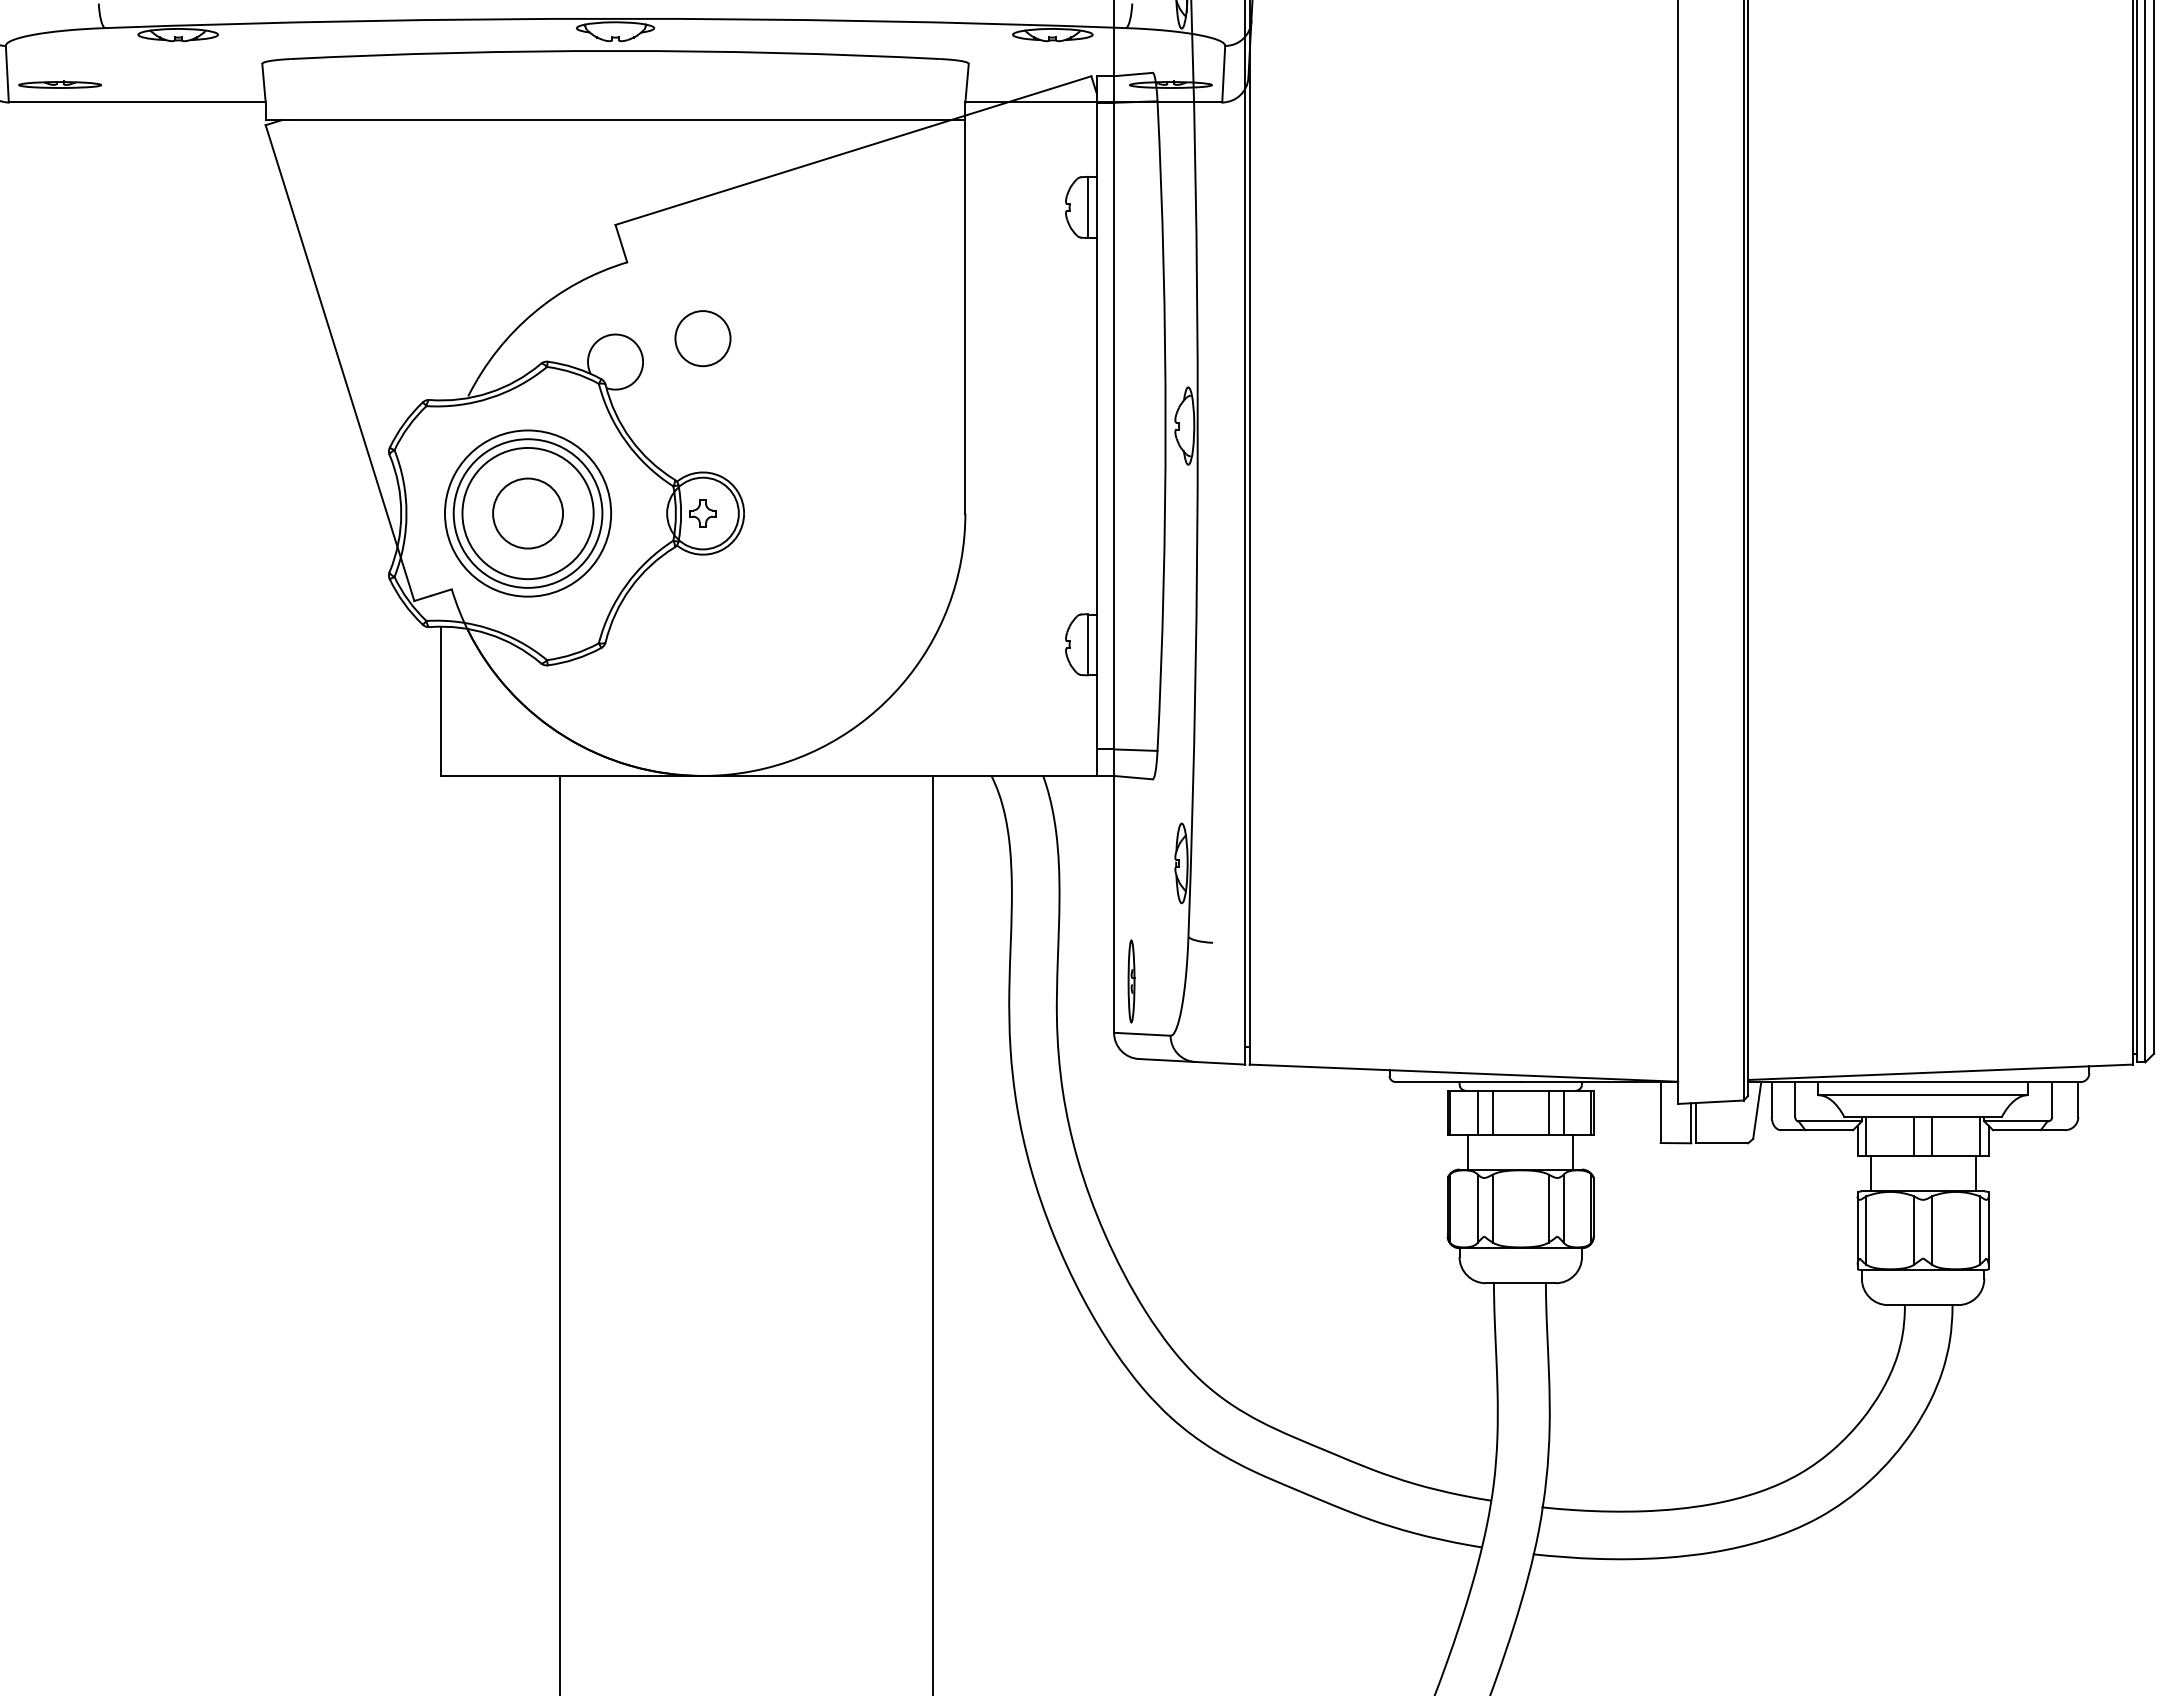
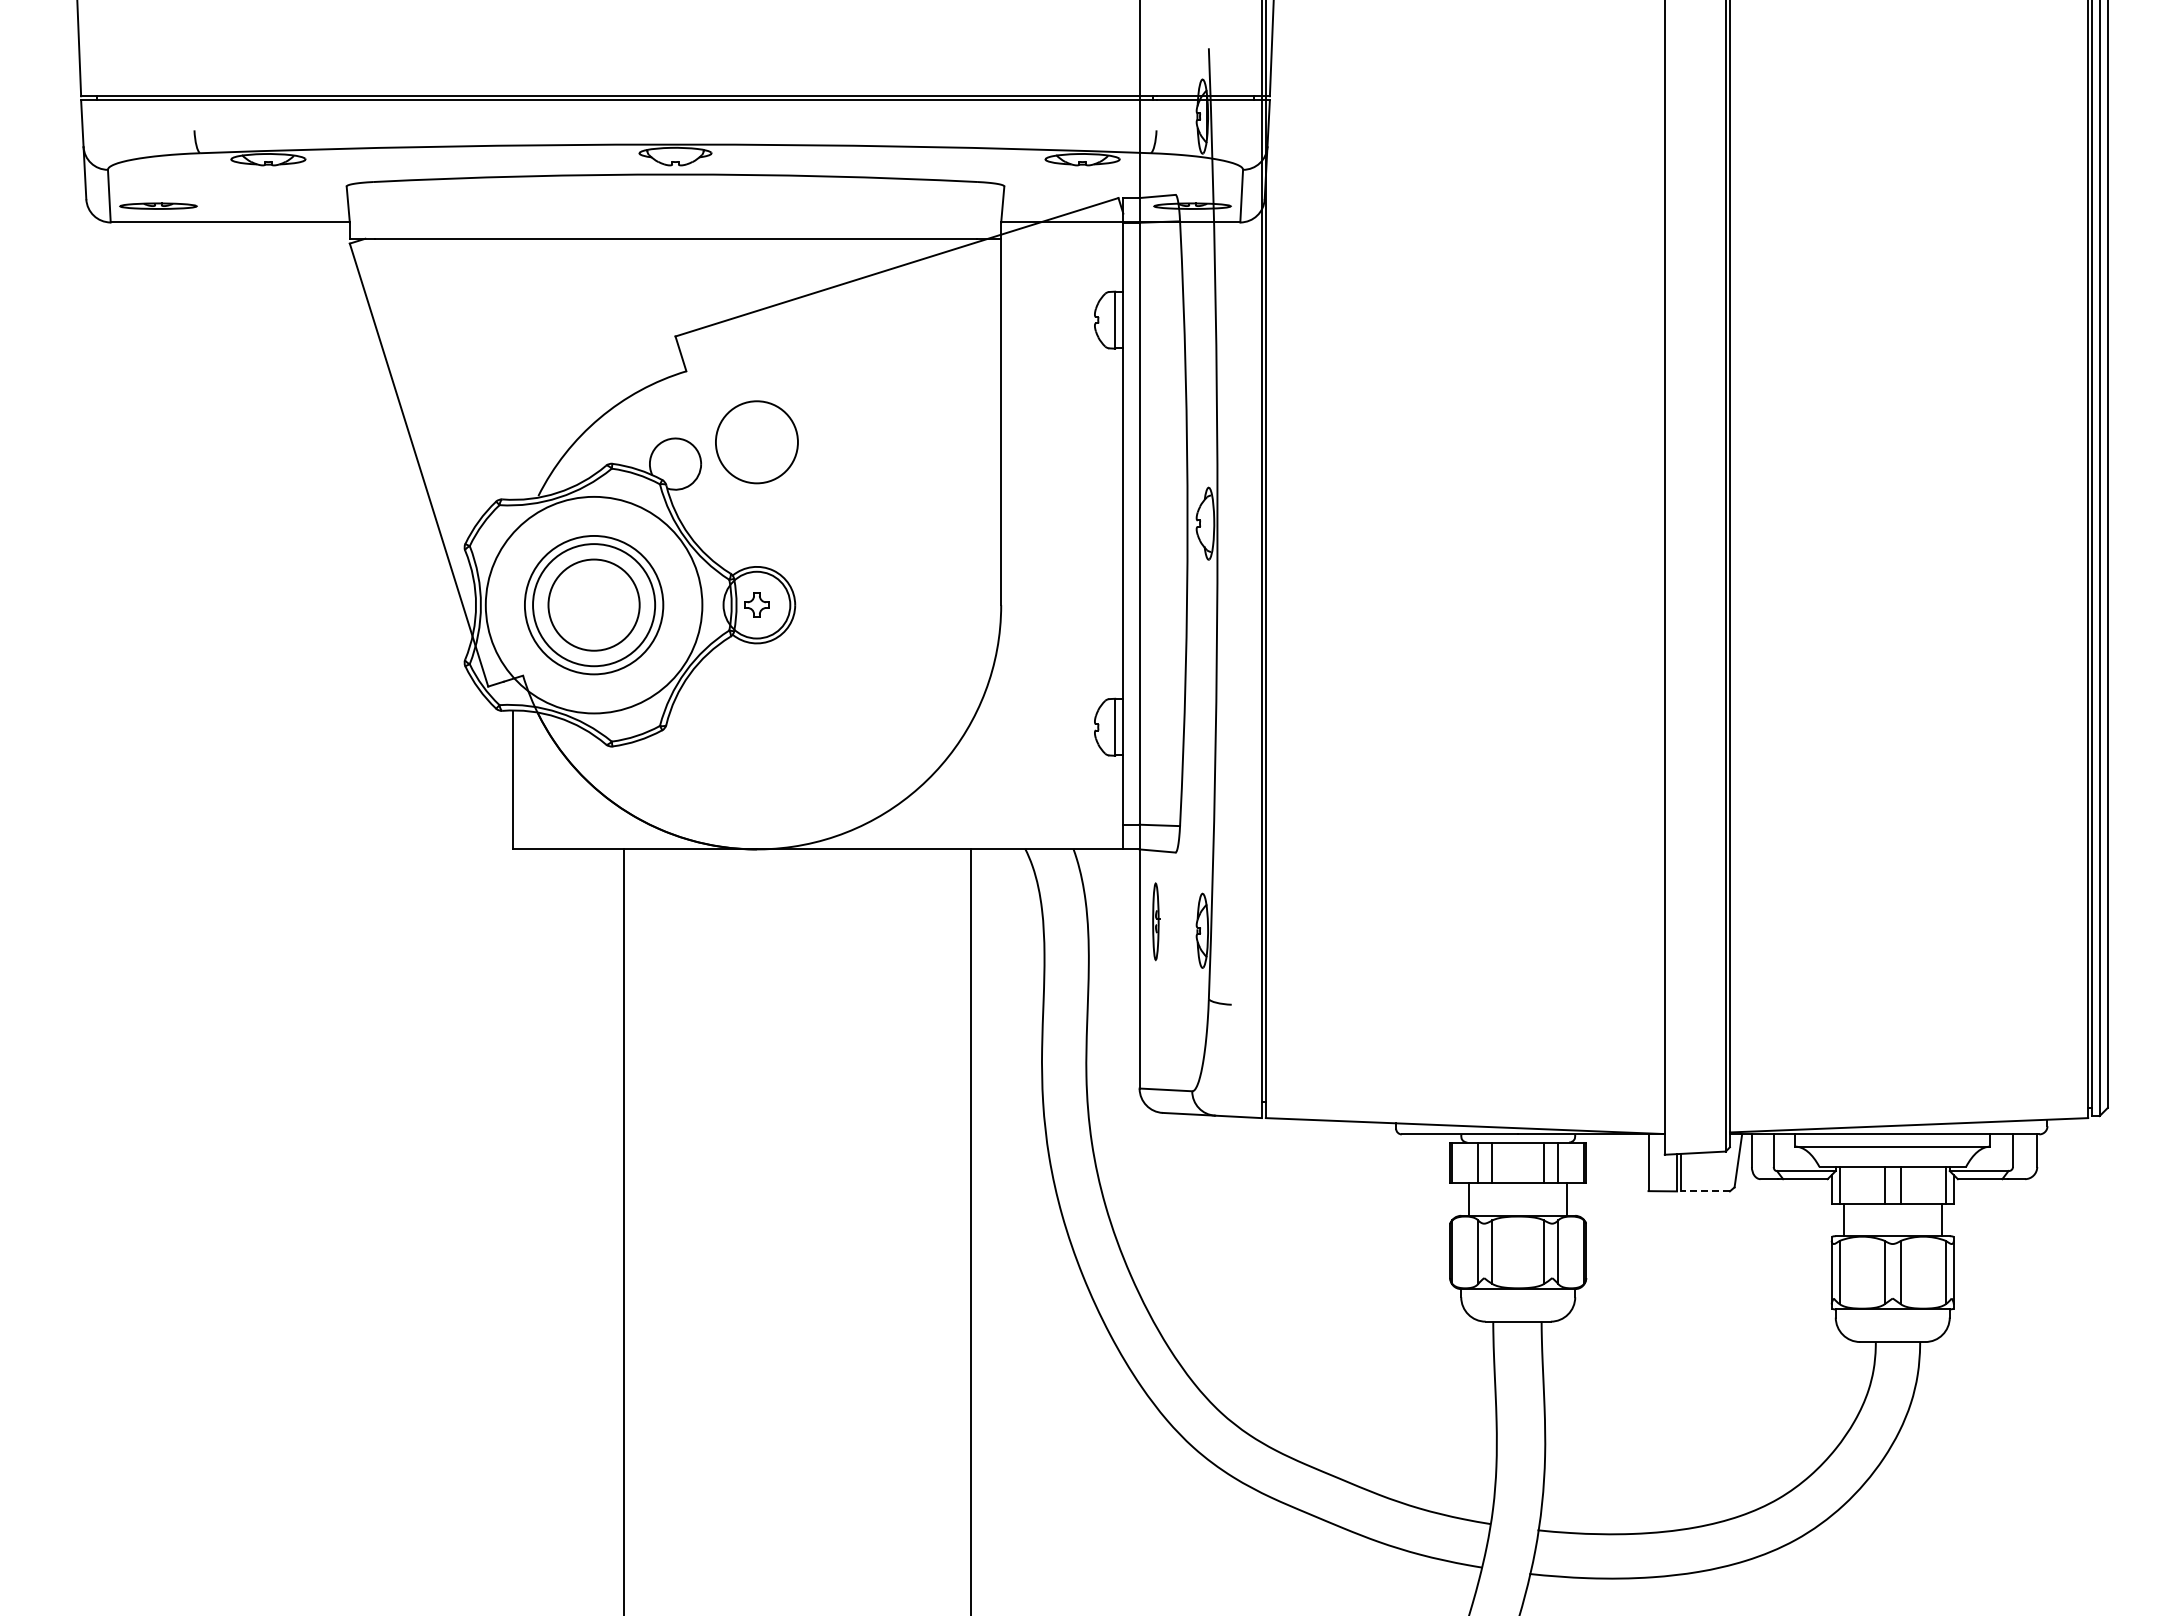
circle: (702, 337) -> (756, 441), size x1.6
circle: (527, 512) -> (593, 604), size x1.4
circle: (527, 512) -> (593, 604), size x1.4
part: (1132, 981) -> (1156, 921), moved
line: (1721, 1143) -> (1705, 1191), solid -> dashed

